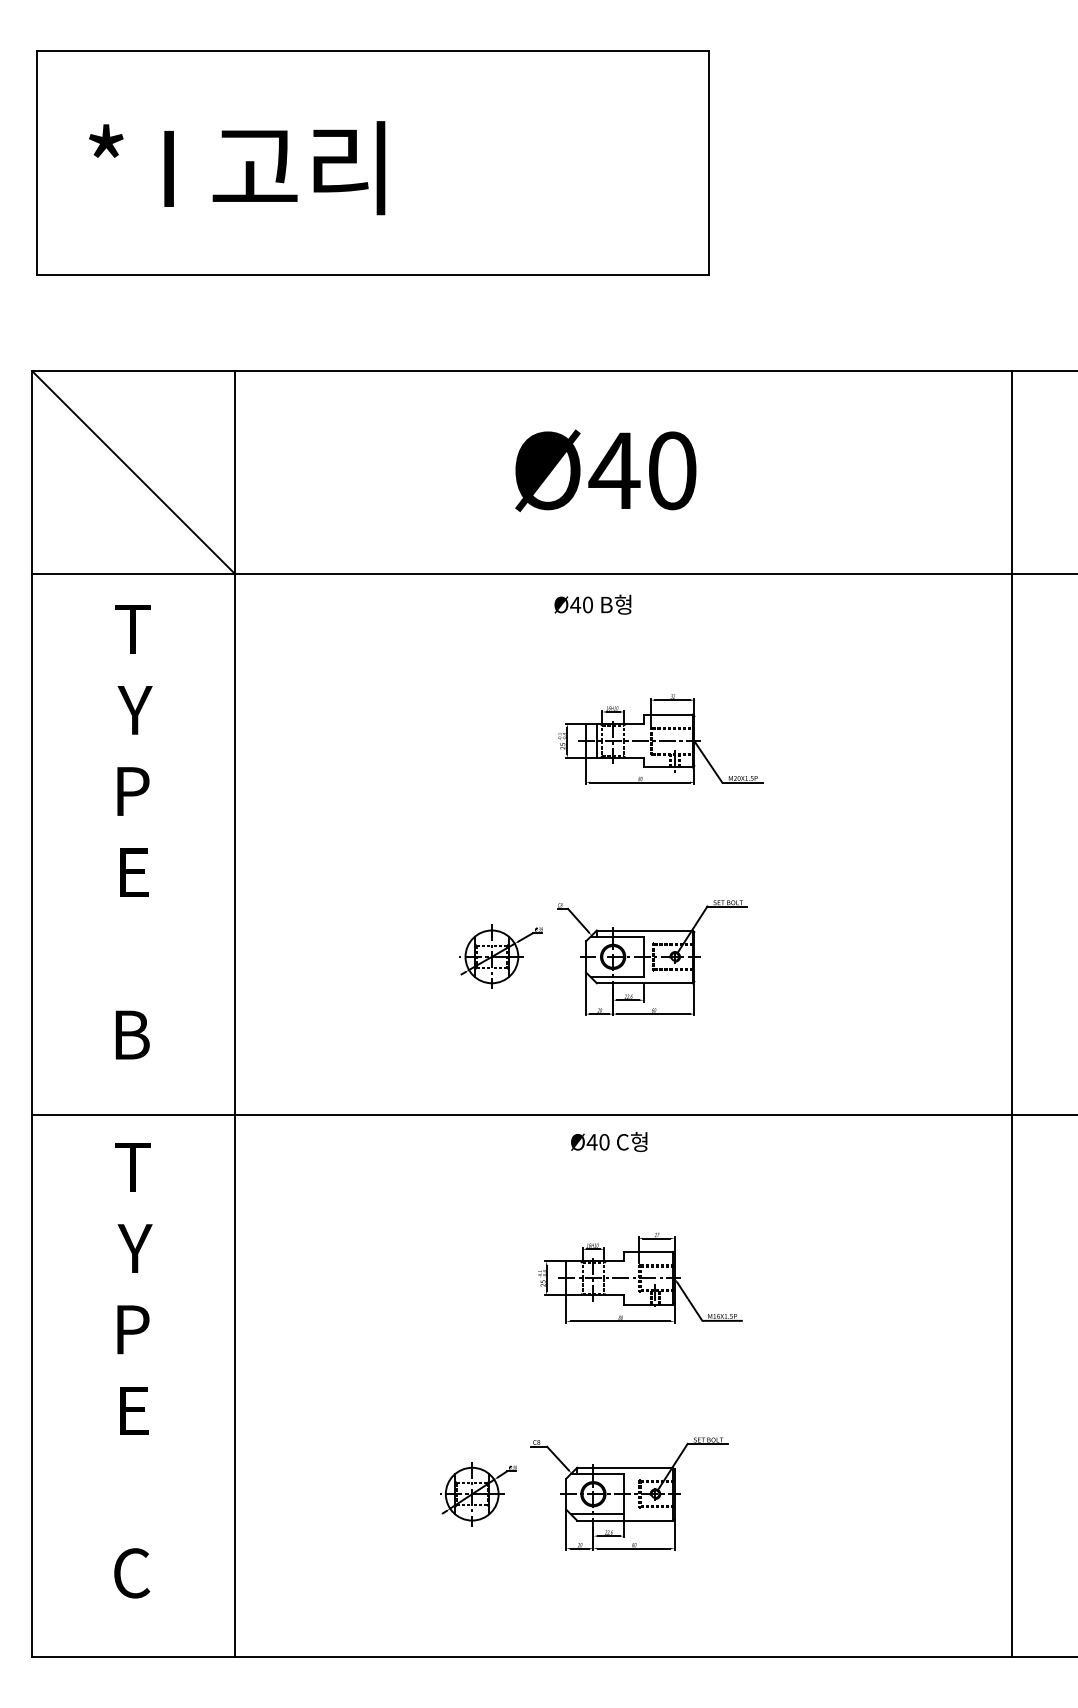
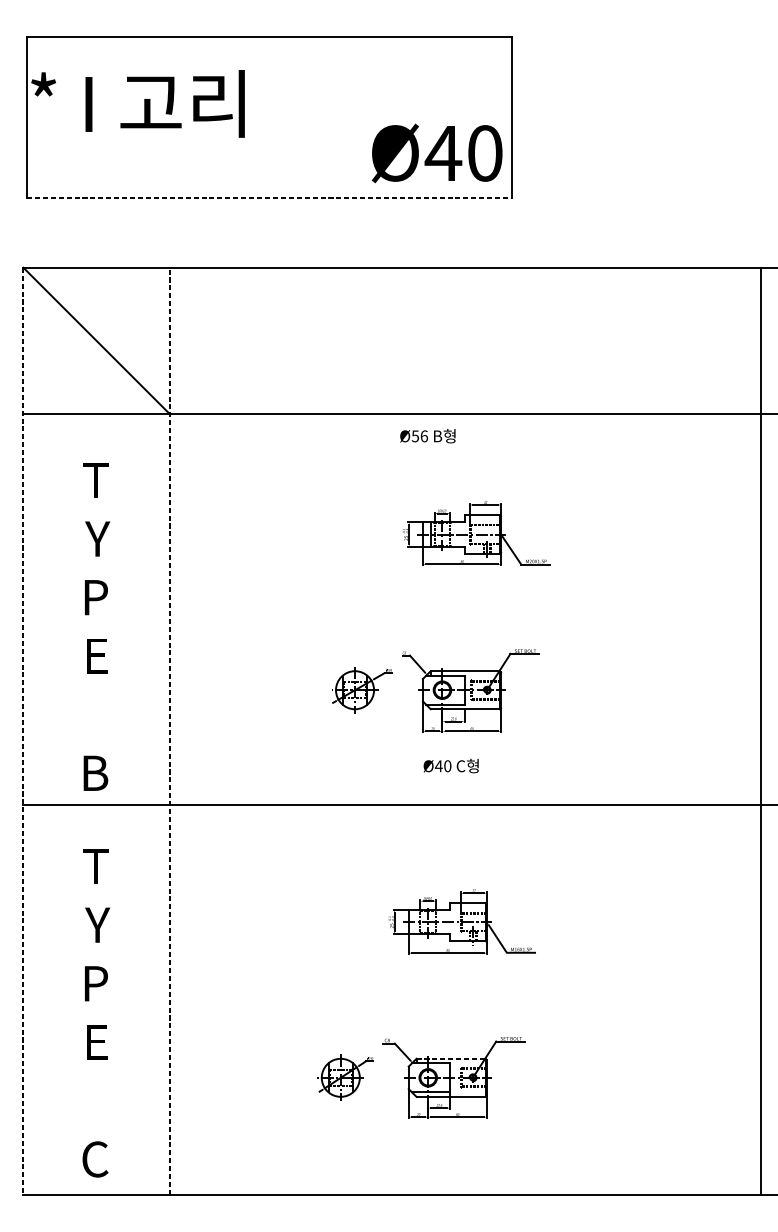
text: (237, 168) -> (138, 104), moved
line: (373, 274) -> (269, 197), solid -> dashed
text: (605, 470) -> (436, 153), moved
text: (581, 604) -> (419, 436), Ø40 -> Ø56
text: (133, 832) -> (96, 627), moved
line: (1011, 1013) -> (760, 731), moved
line: (32, 1014) -> (23, 731), solid -> dashed
line: (235, 1014) -> (170, 731), solid -> dashed
text: (609, 1141) -> (451, 765), moved
text: (133, 1370) -> (96, 1013), moved
line: (625, 1467) -> (451, 1058), solid -> dashed

